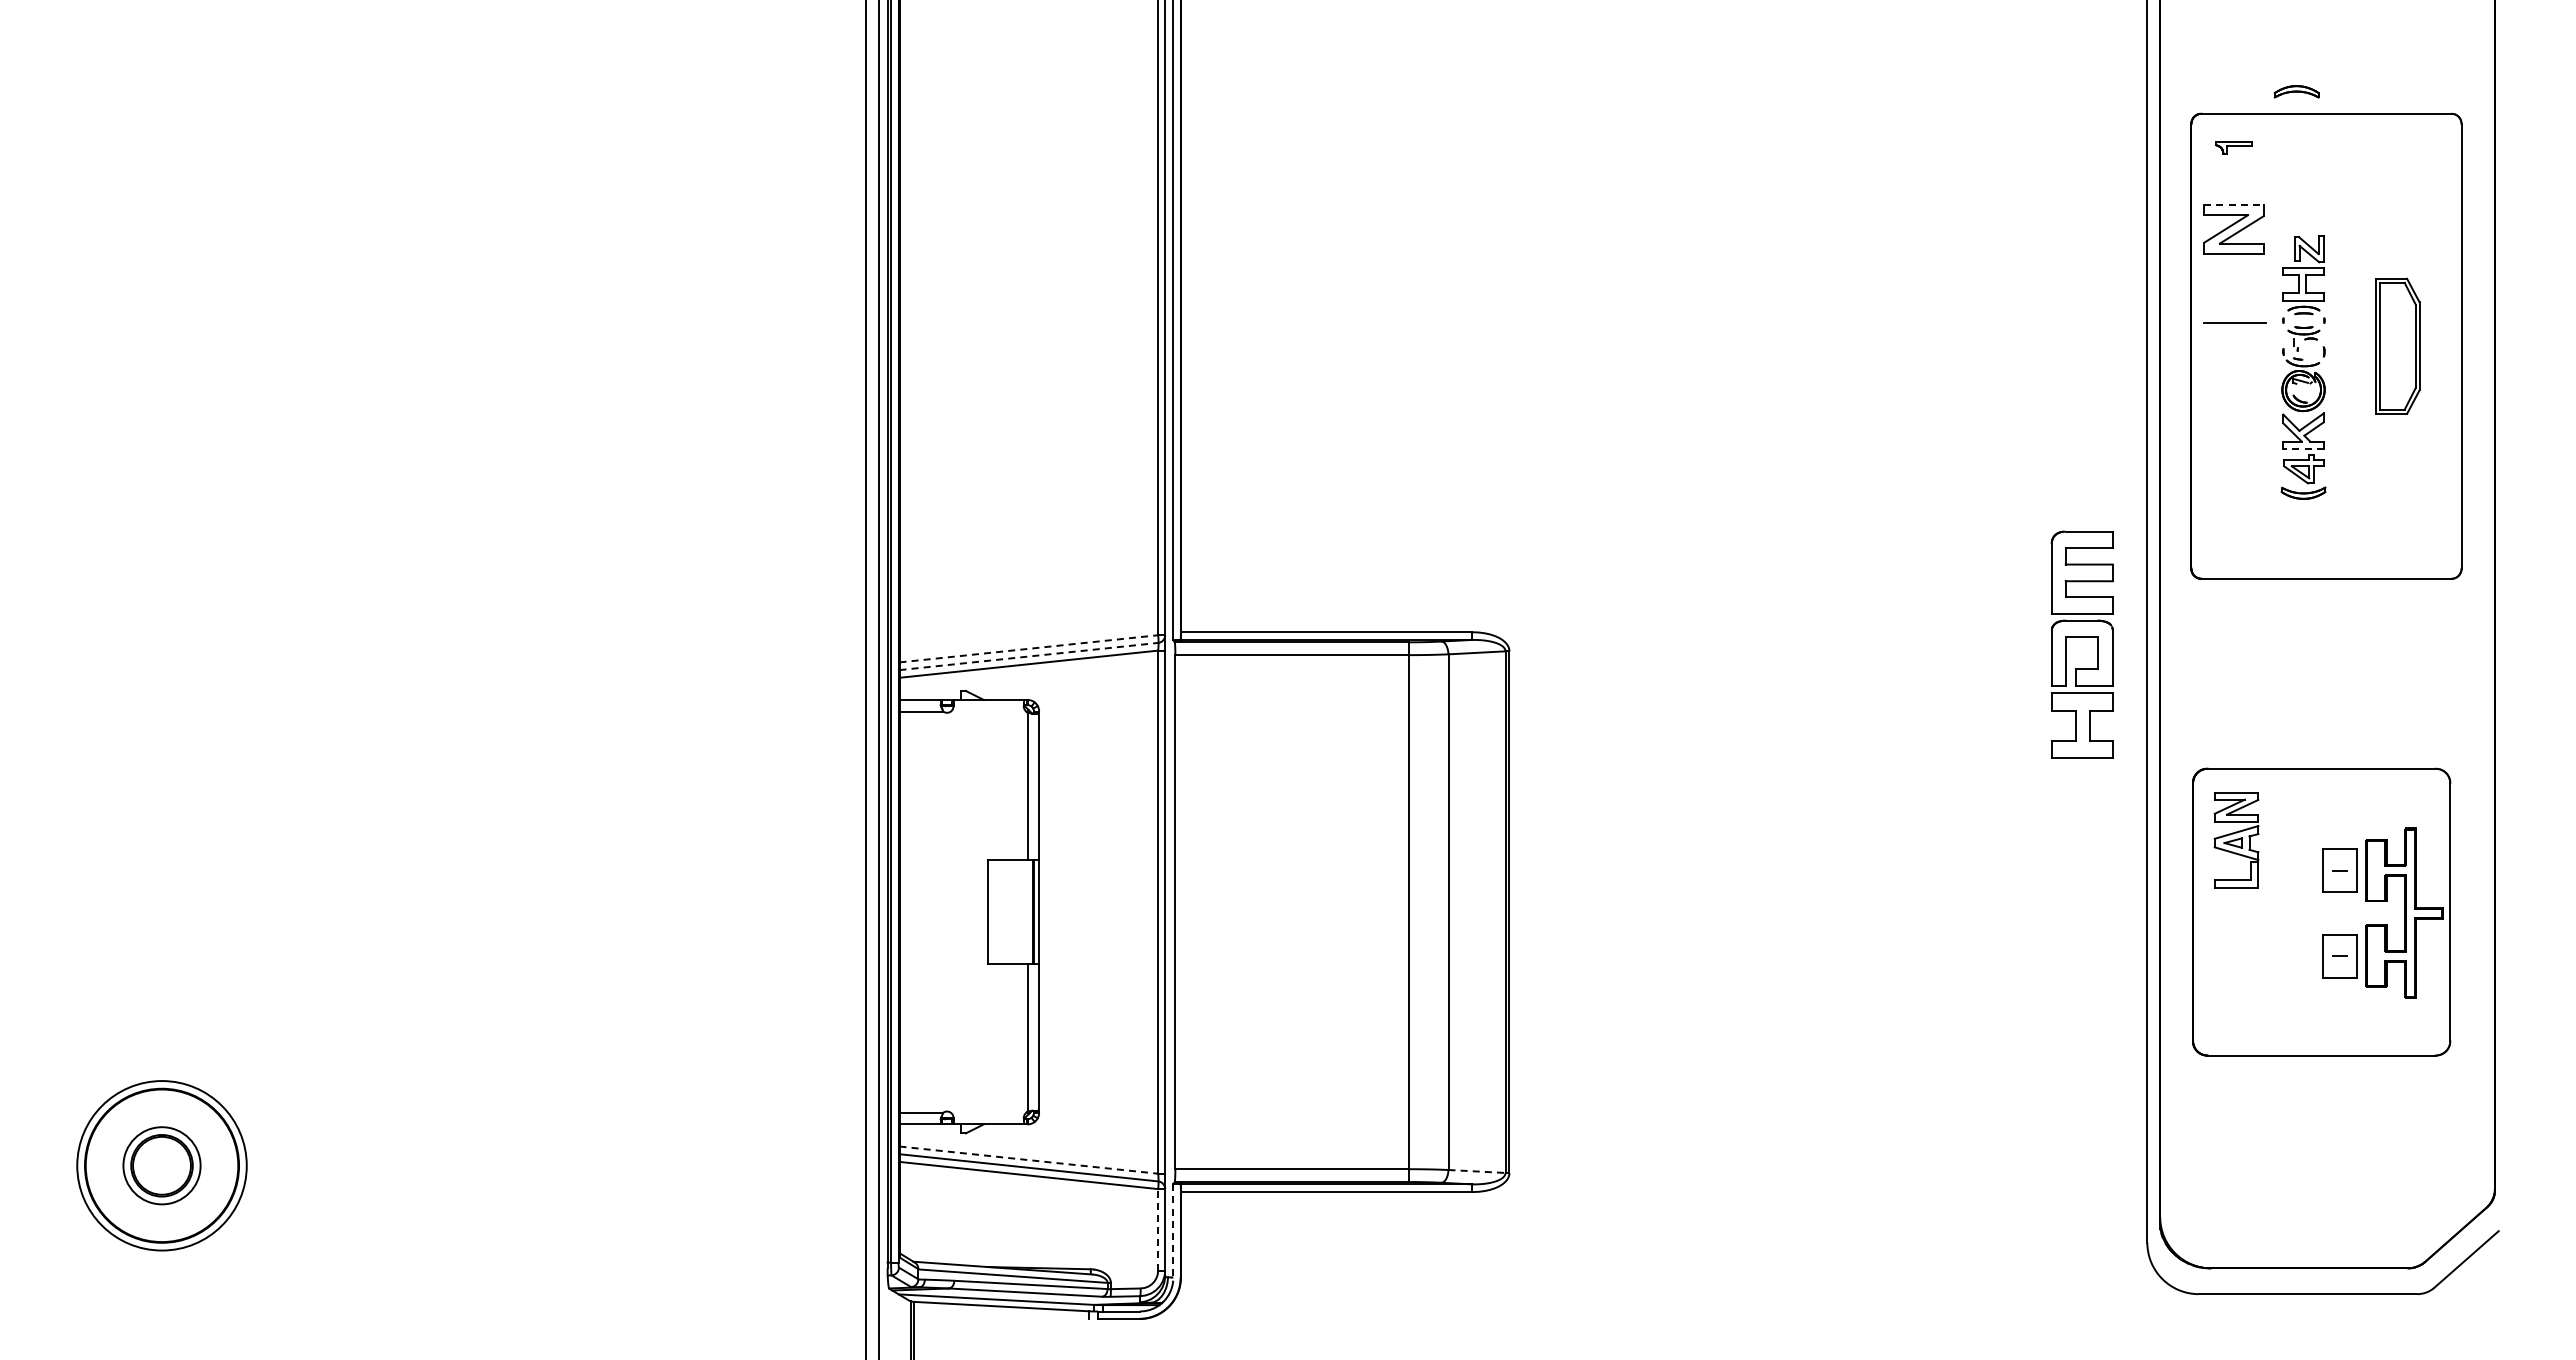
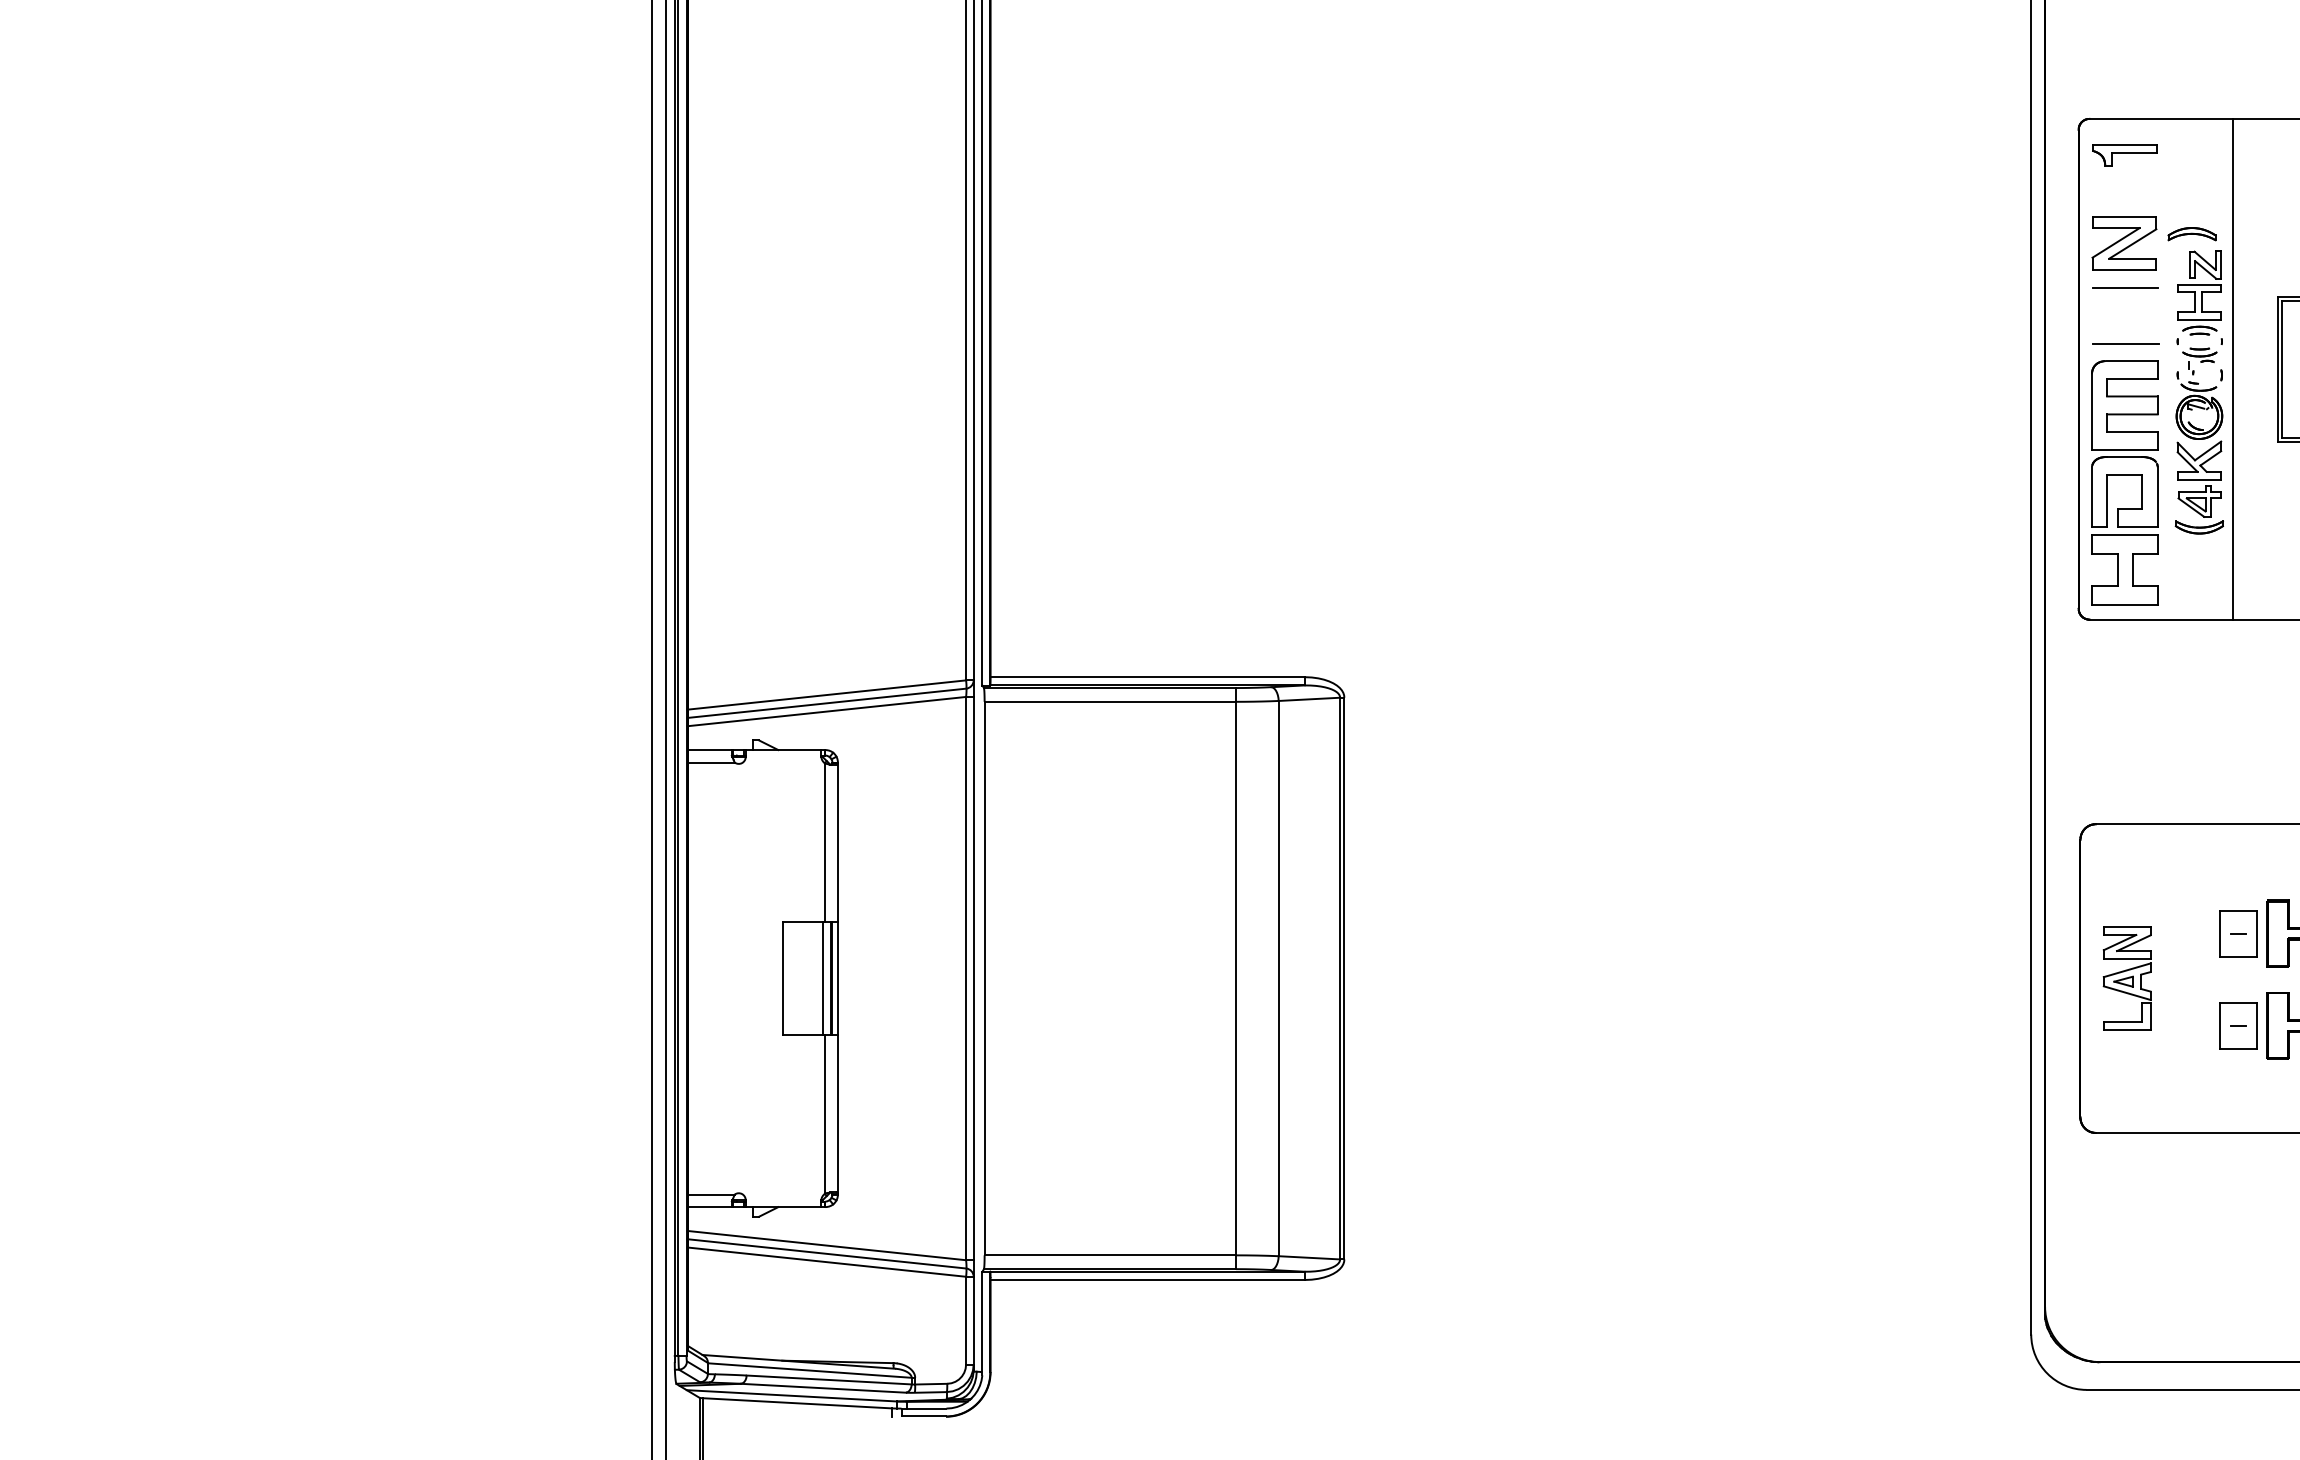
part: (2296, 91) -> (2191, 233), moved
part: (2233, 147) -> (2124, 155), size x1.67
line: (2233, 205) -> (2124, 217), dashed -> solid
line: (2234, 270) -> (2125, 287), added
line: (2334, 345) -> (2232, 368), added
line: (2303, 448) -> (2199, 479), dashed -> solid
part: (2081, 637) -> (2124, 475), moved
line: (1029, 648) -> (827, 694), dashed -> solid
line: (1029, 656) -> (827, 703), dashed -> solid
part: (2236, 840) -> (2127, 978), moved
line: (1024, 911) -> (822, 977), added
line: (1029, 1160) -> (827, 1245), dashed -> solid
line: (1477, 1171) -> (1309, 1257), dashed -> solid
line: (1158, 1229) -> (966, 1320), dashed -> solid
line: (1173, 1233) -> (982, 1324), dashed -> solid

